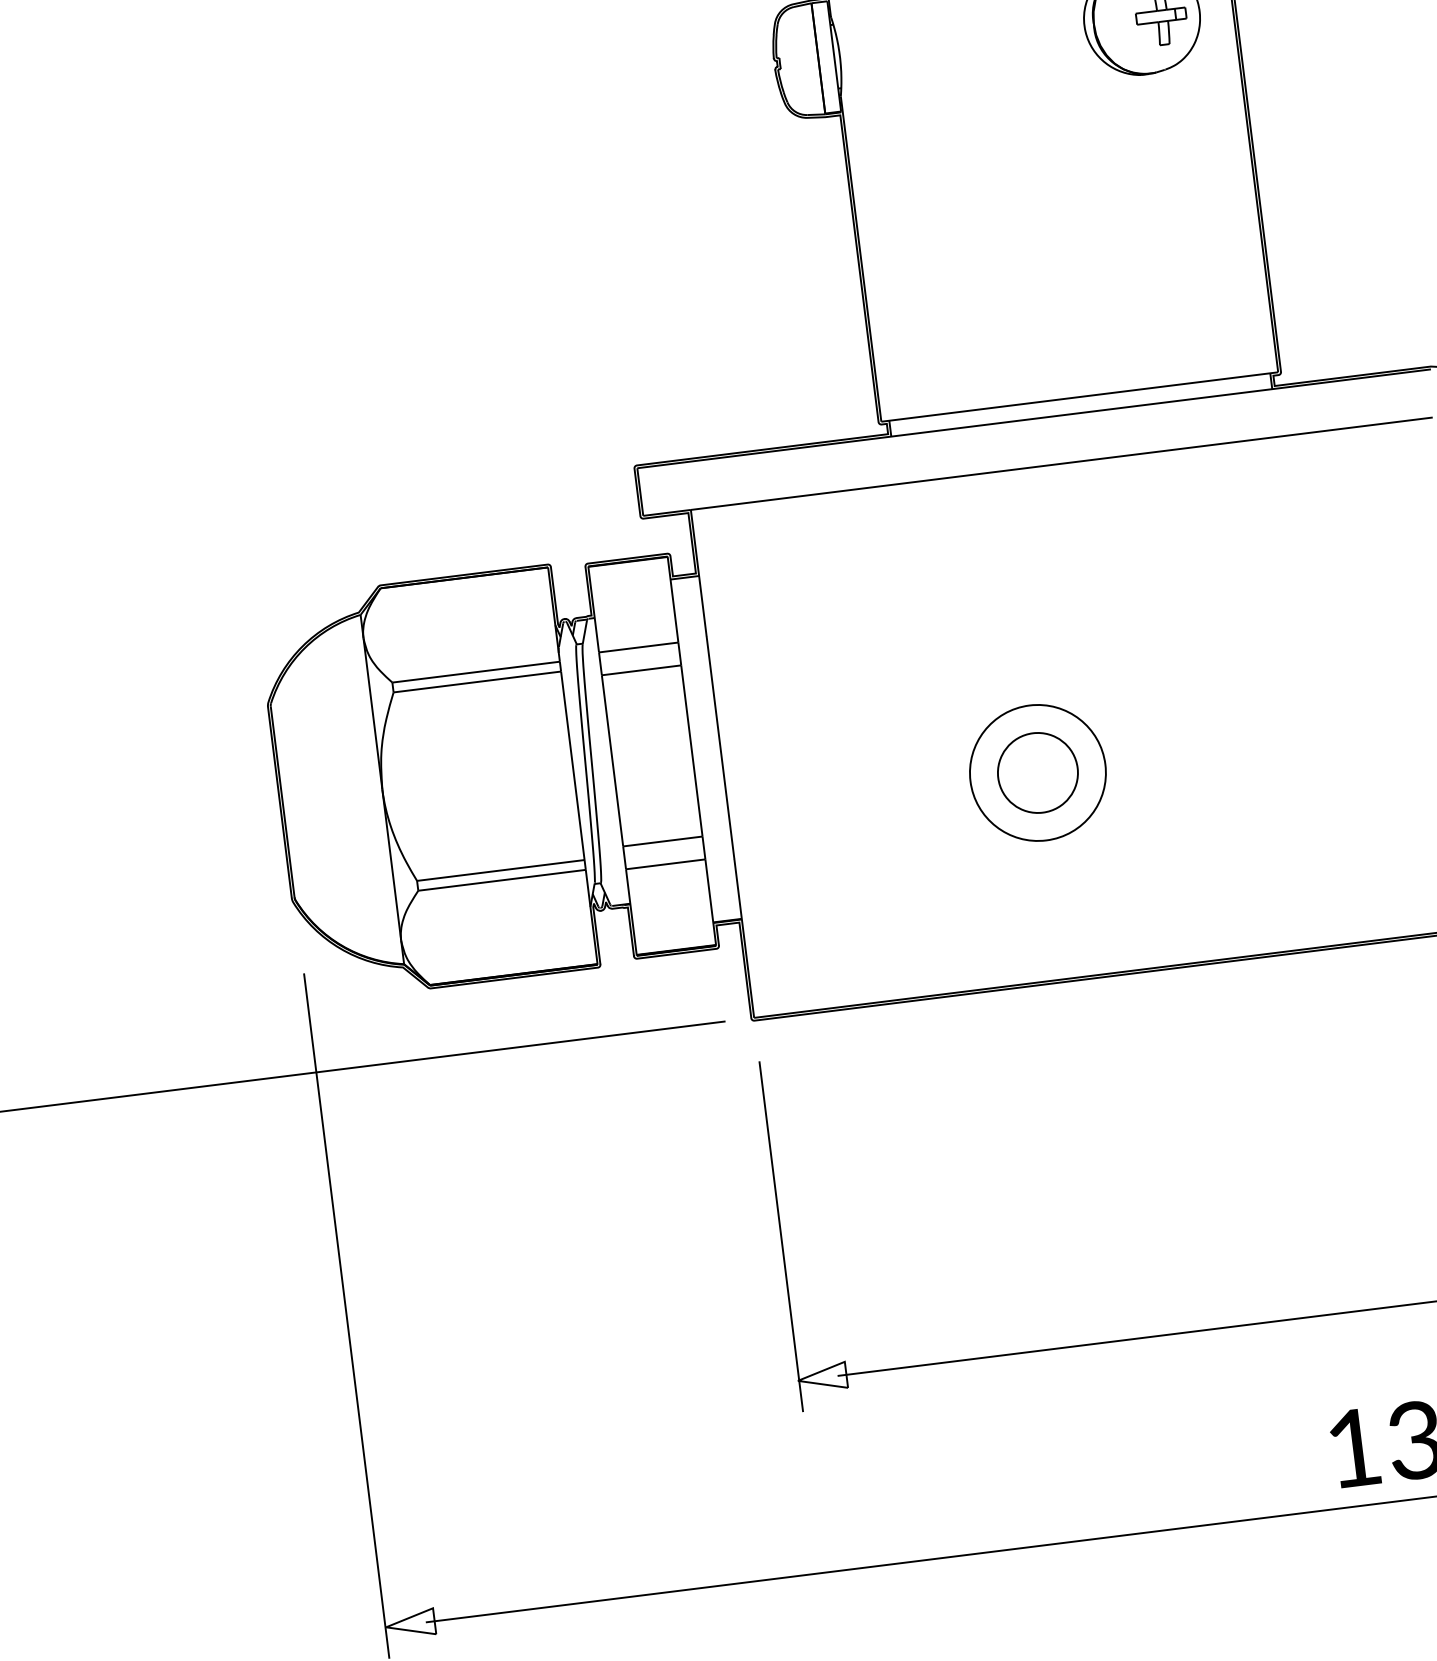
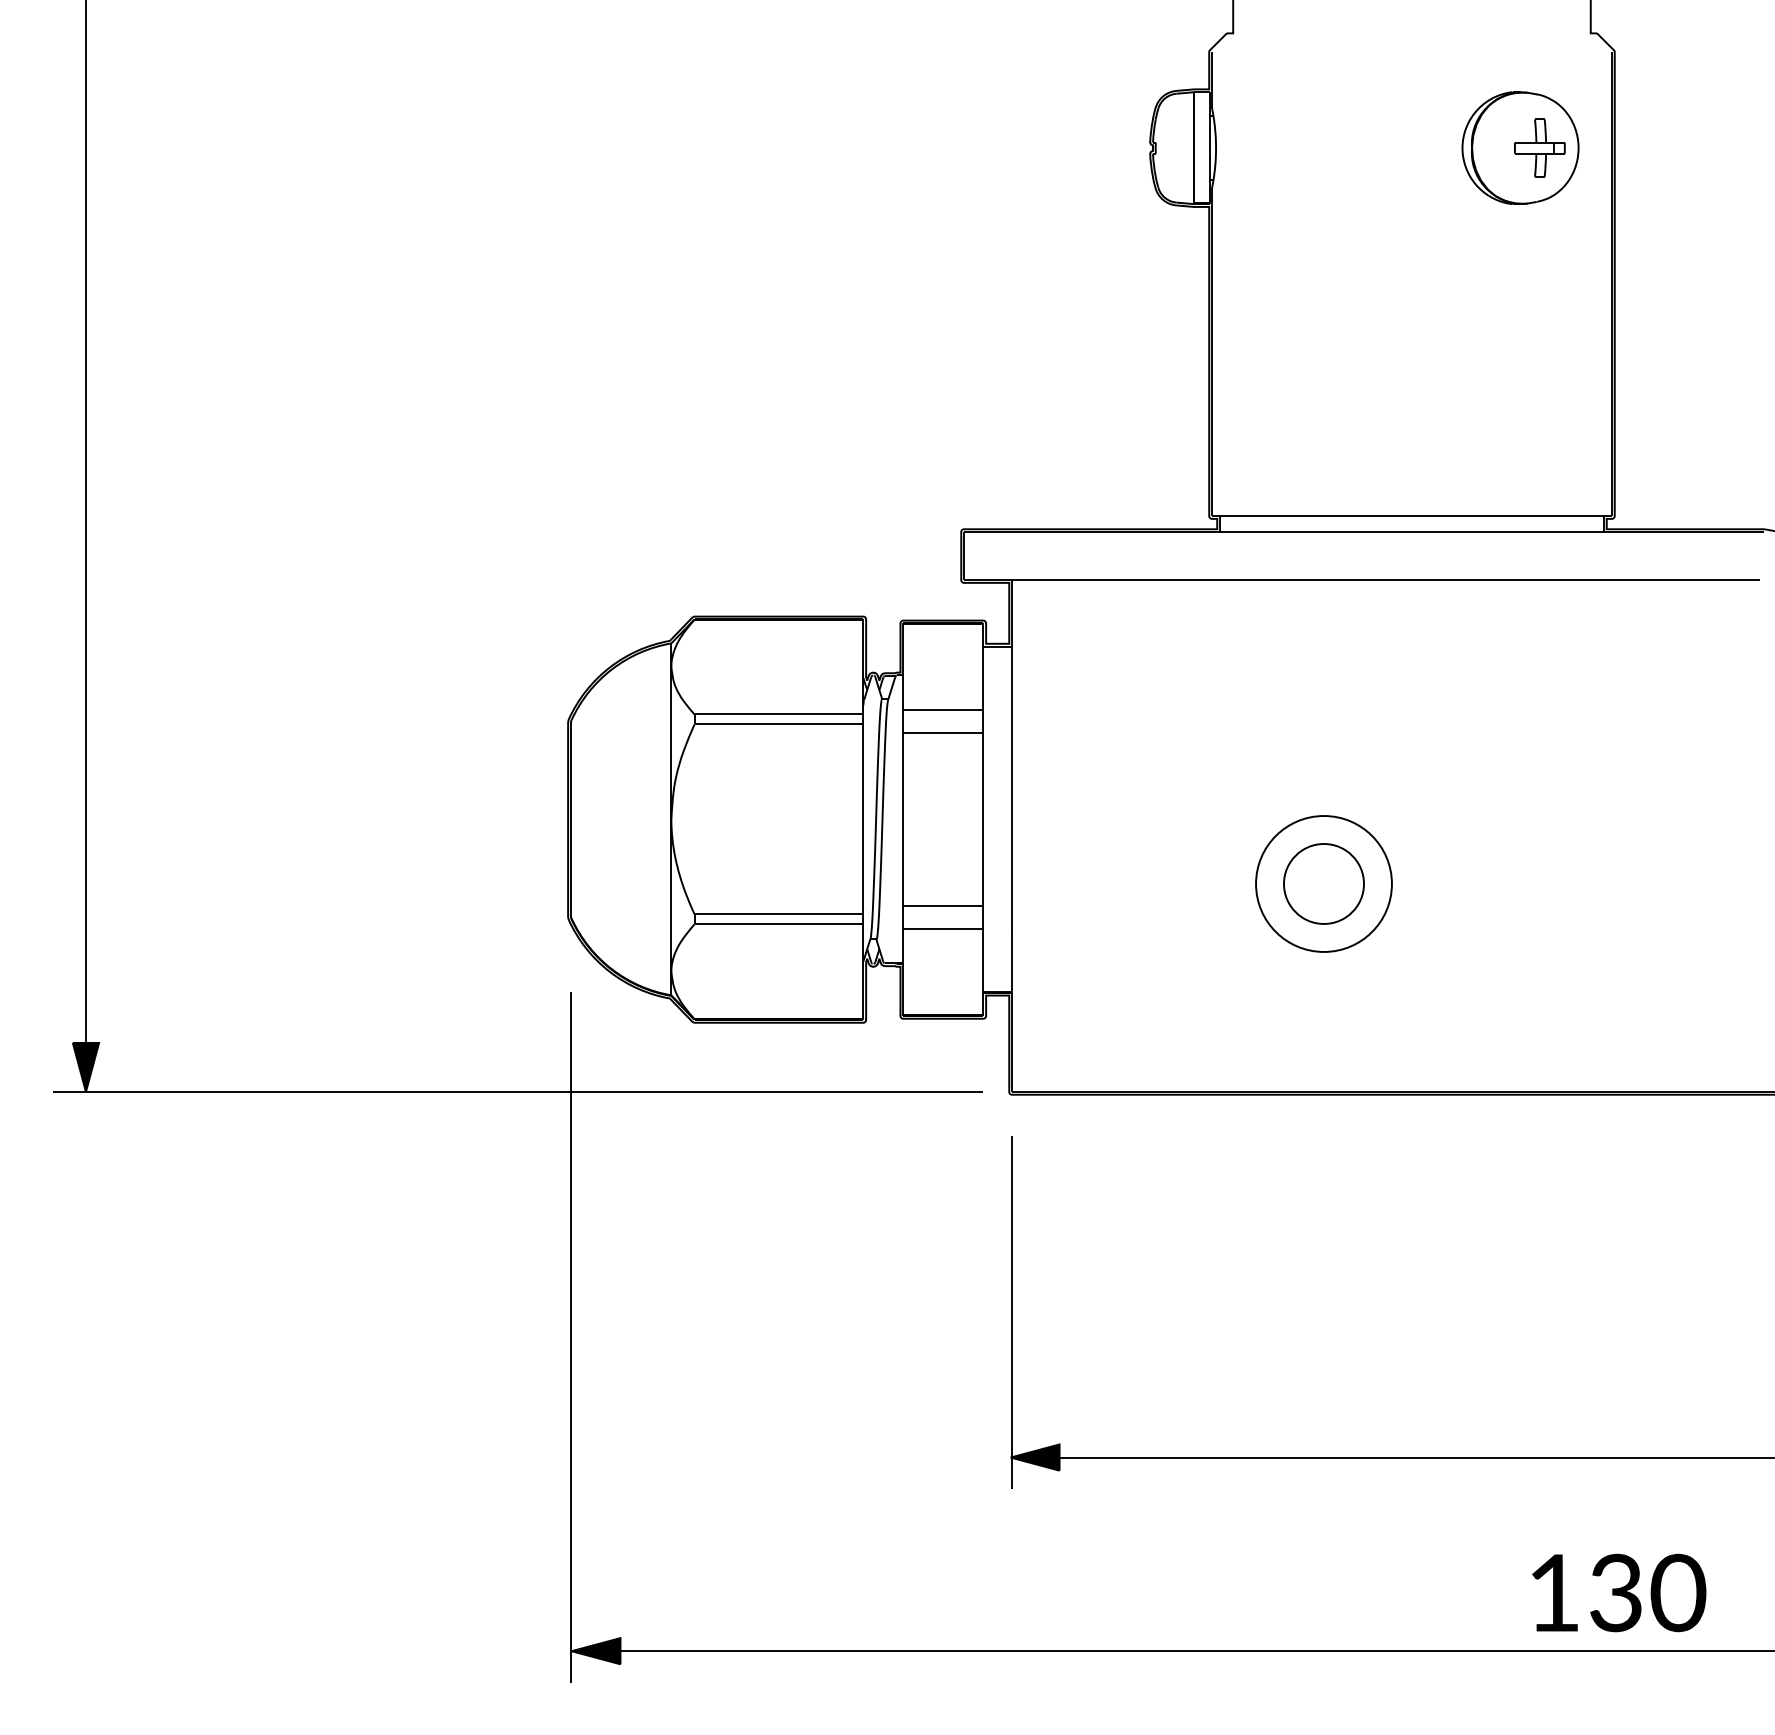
fill: (821, 1377) -> (1034, 1457), added
fill: (409, 1624) -> (595, 1651), added

